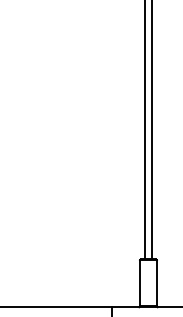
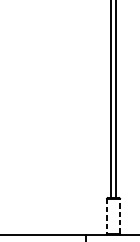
line: (140, 283) -> (107, 216), solid -> dashed
line: (156, 283) -> (119, 216), solid -> dashed

